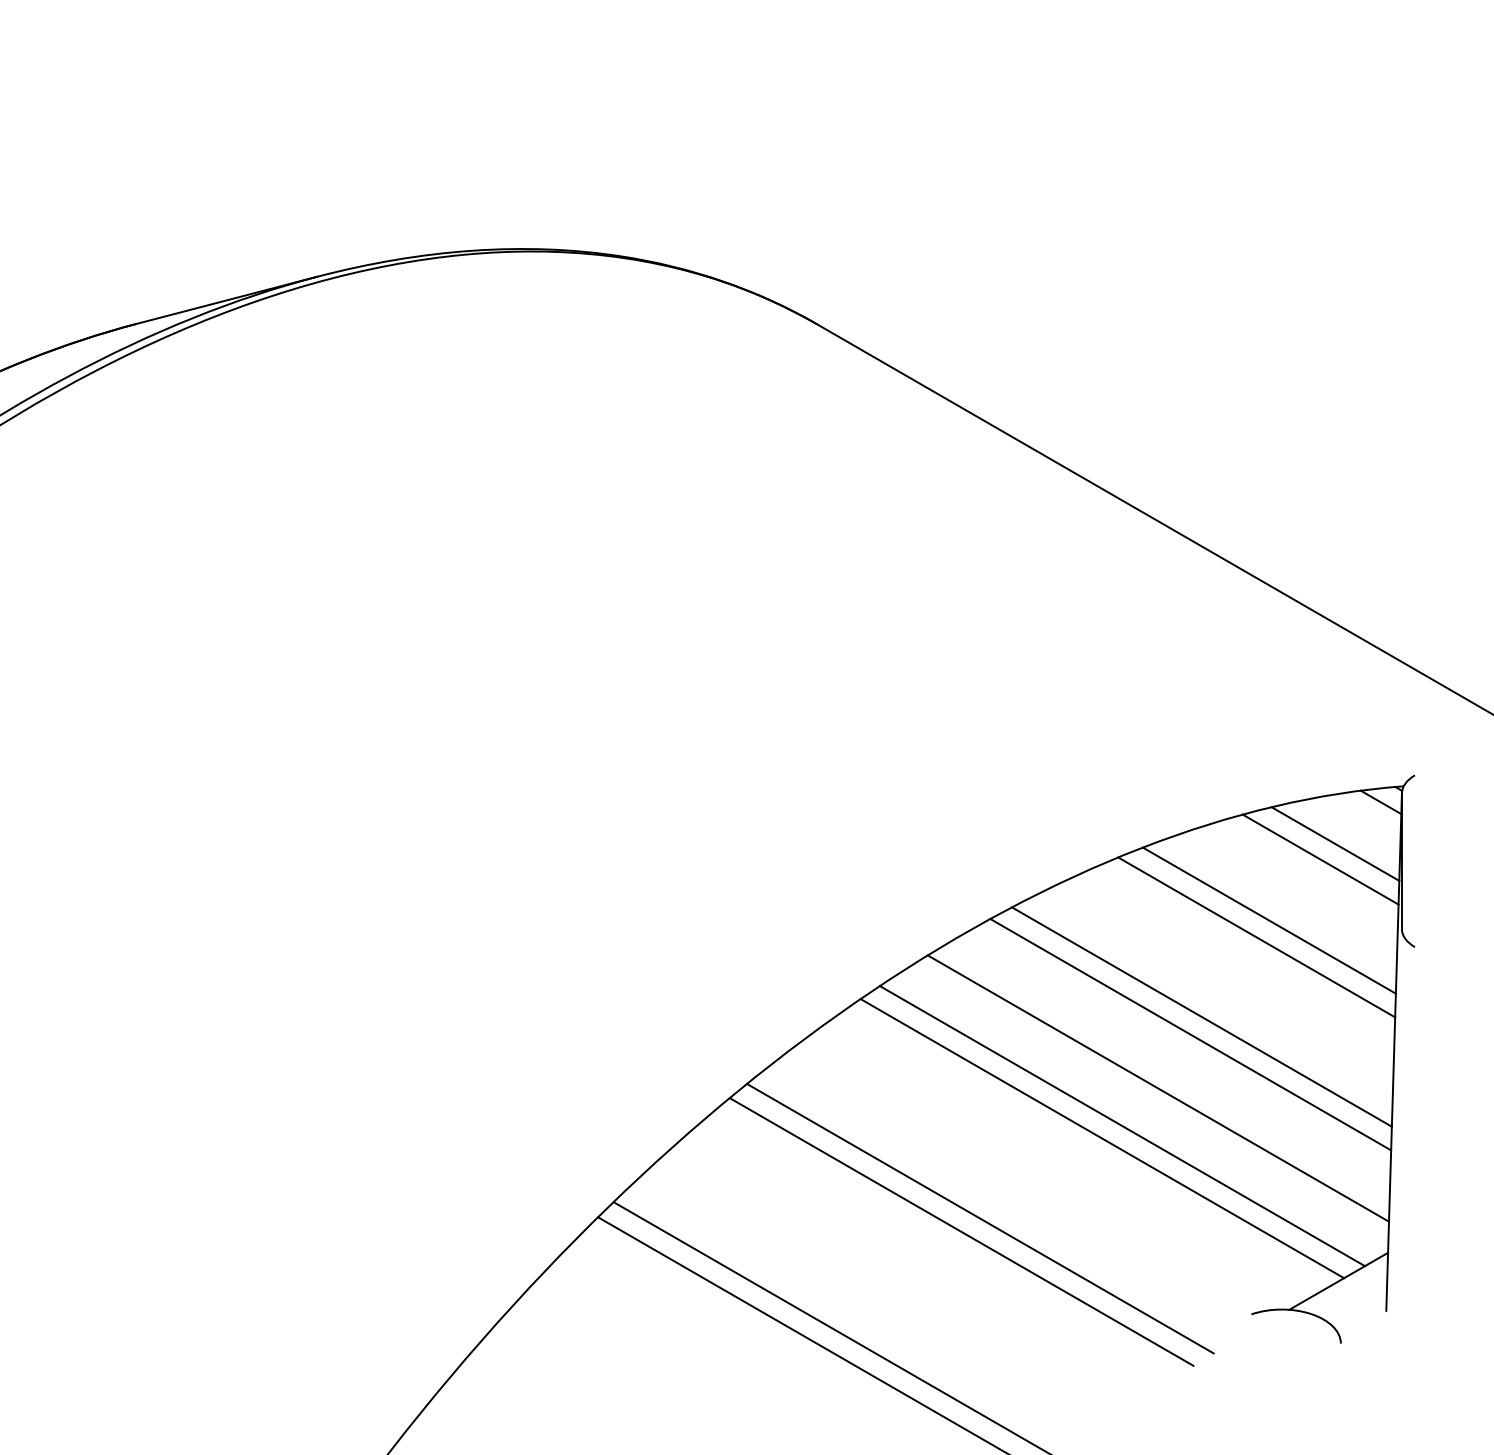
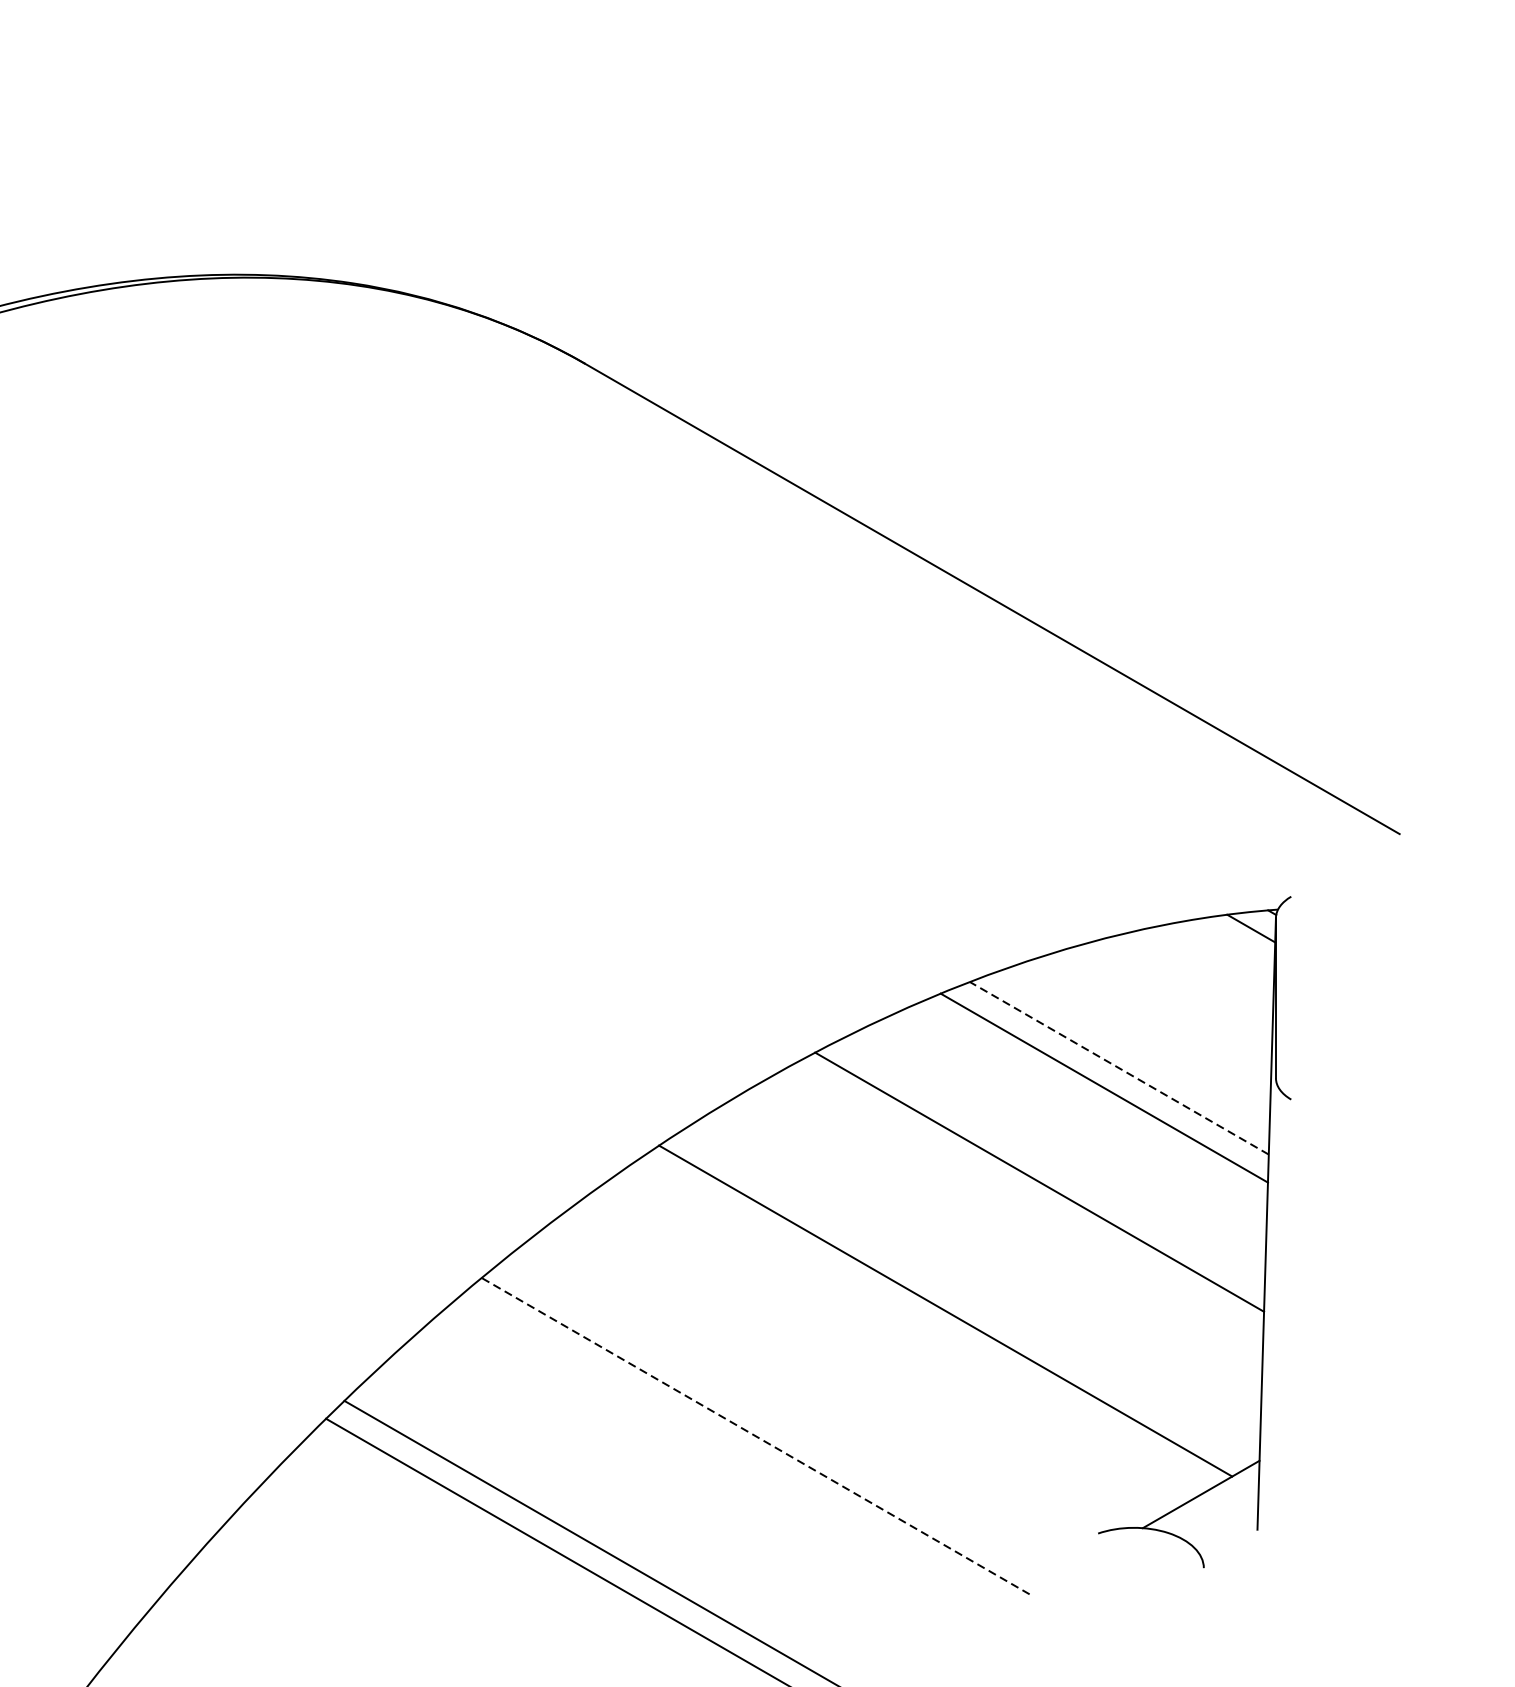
line: (1335, 843) -> (1197, 977), removed
line: (1320, 859) -> (1179, 996), removed
line: (1268, 920) -> (1118, 1068), solid -> dashed
line: (1190, 1034) -> (1026, 1202), removed
line: (1158, 1088) -> (988, 1266), removed
line: (1102, 1138) -> (922, 1325), removed
line: (979, 1218) -> (776, 1420), removed
line: (961, 1231) -> (755, 1435), solid -> dashed

